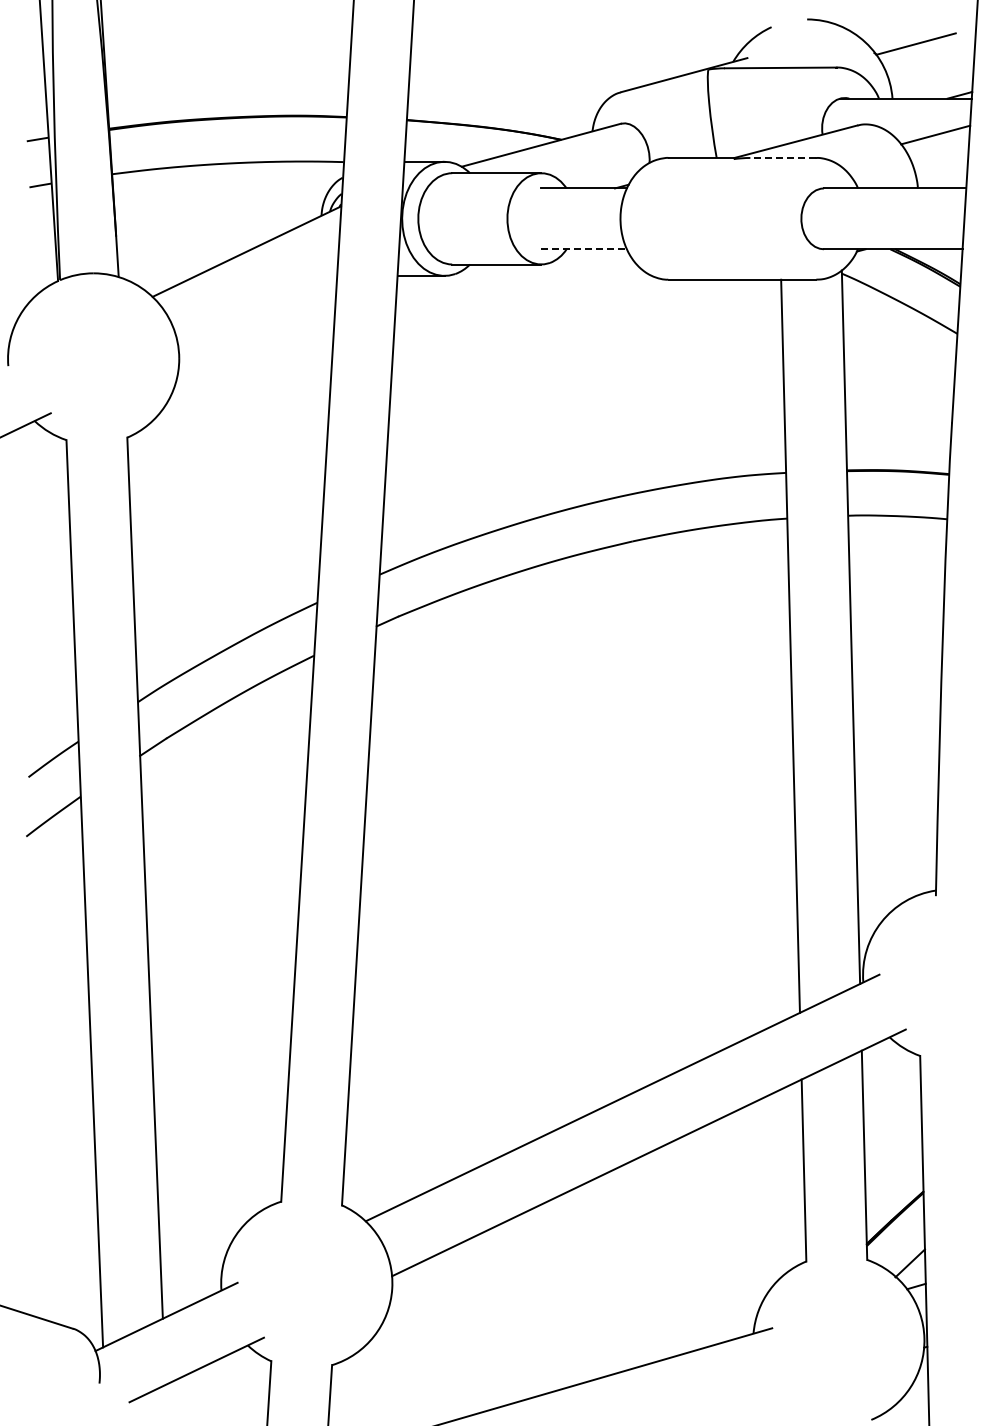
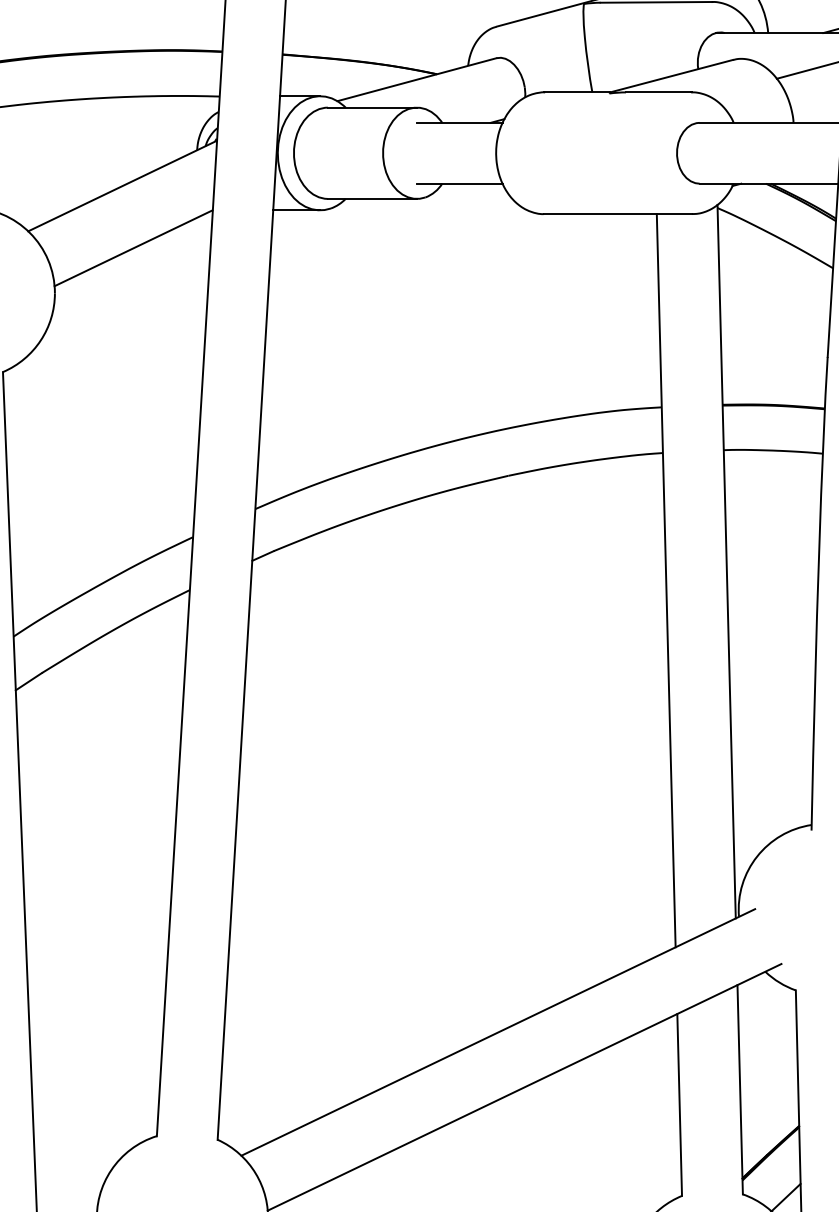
line: (783, 157) -> (659, 91), dashed -> solid
line: (584, 249) -> (460, 183), dashed -> solid
line: (257, 313) -> (133, 247), added

